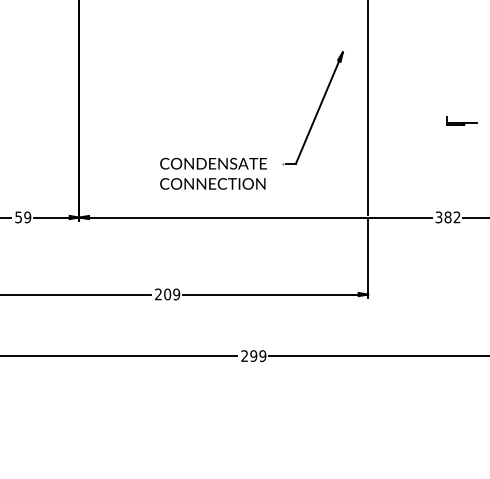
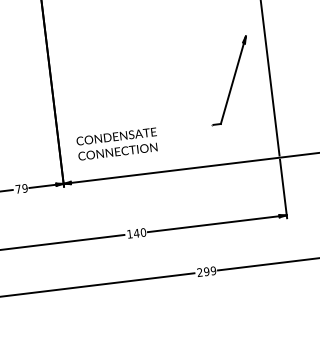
text: (213, 173) -> (117, 143), moved
text: (18, 217) -> (18, 189), 59 -> 79
text: (167, 294) -> (136, 233), 209 -> 140

